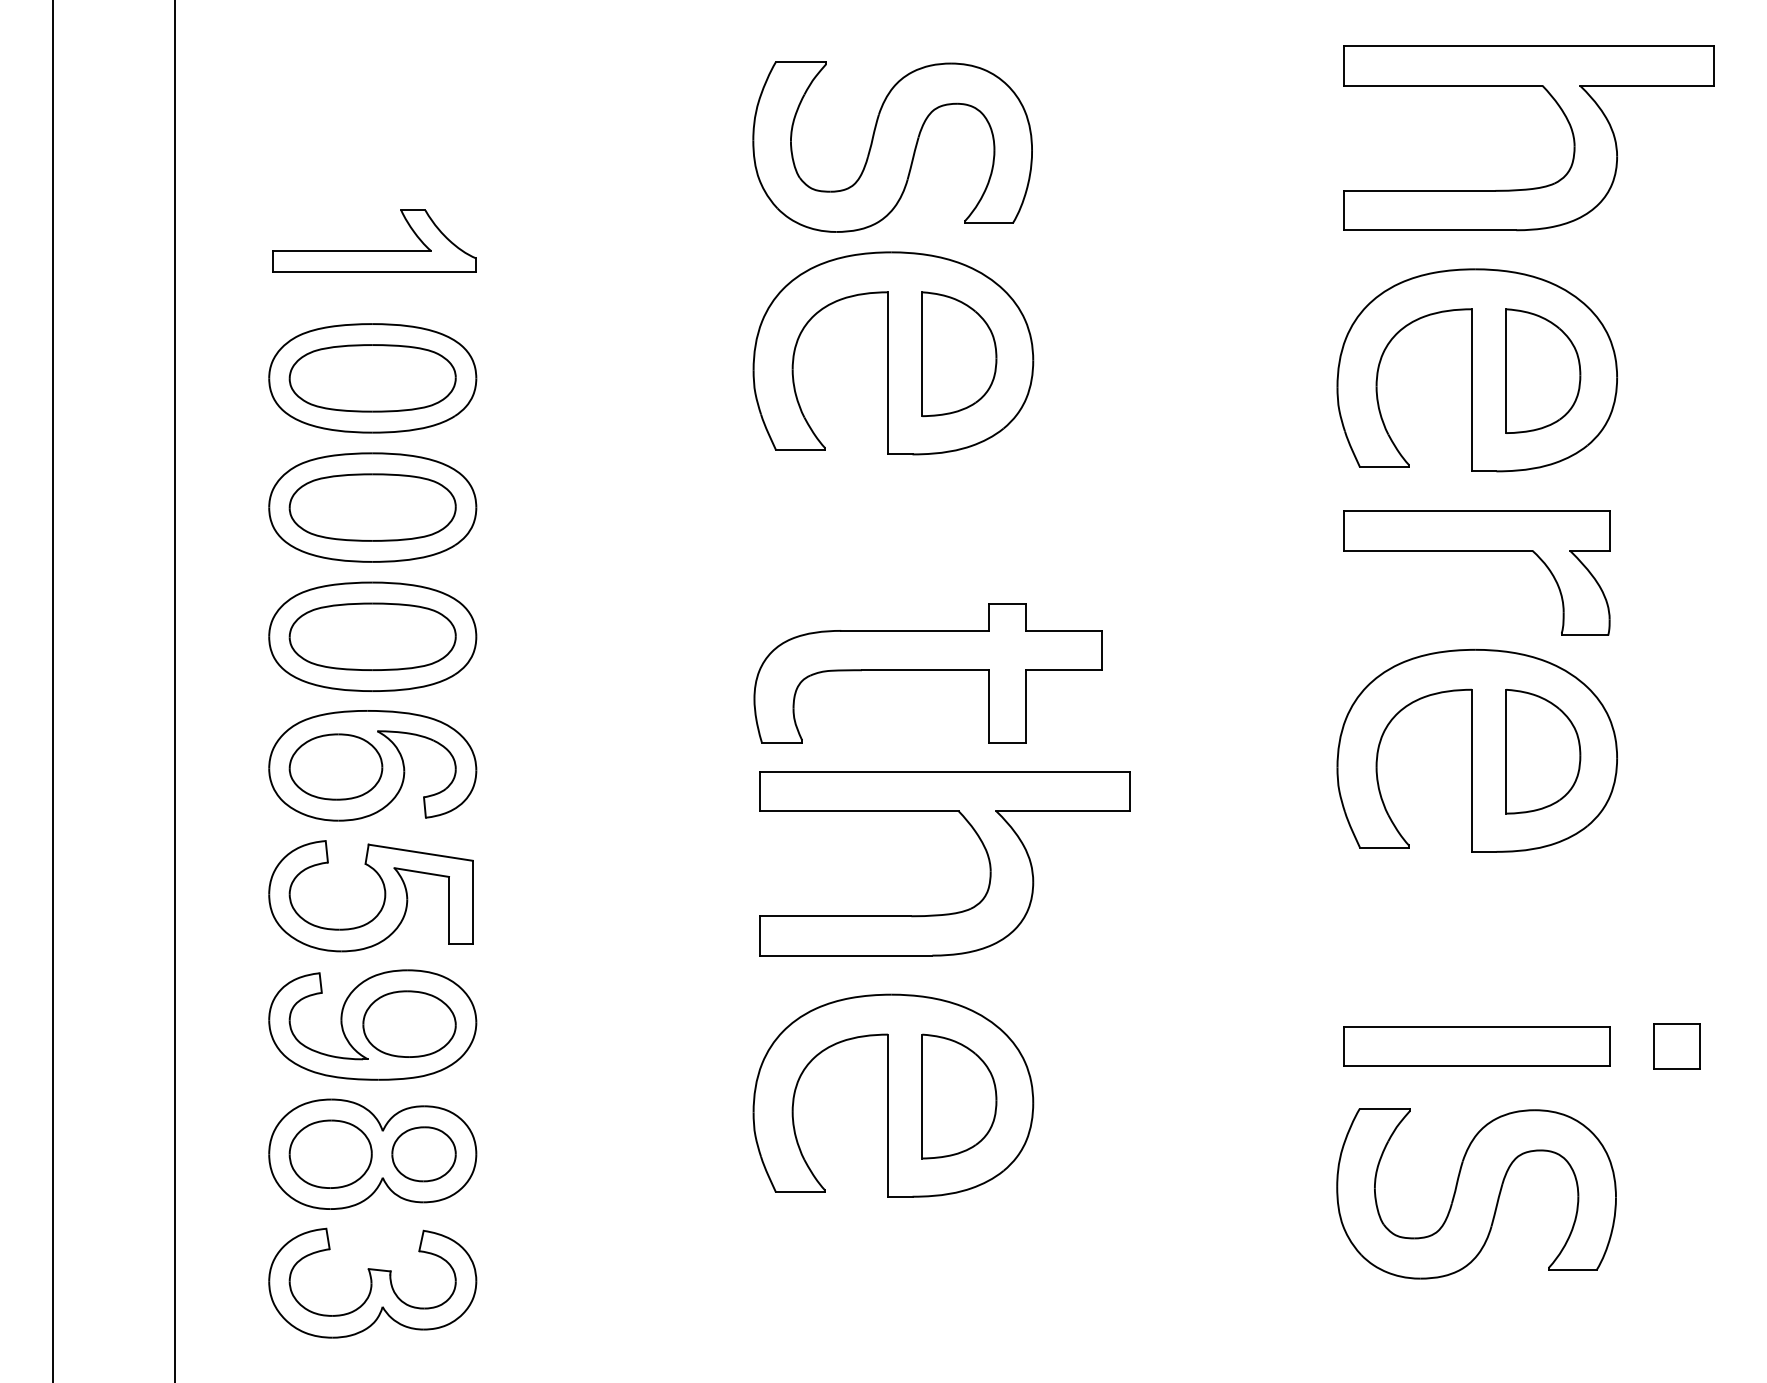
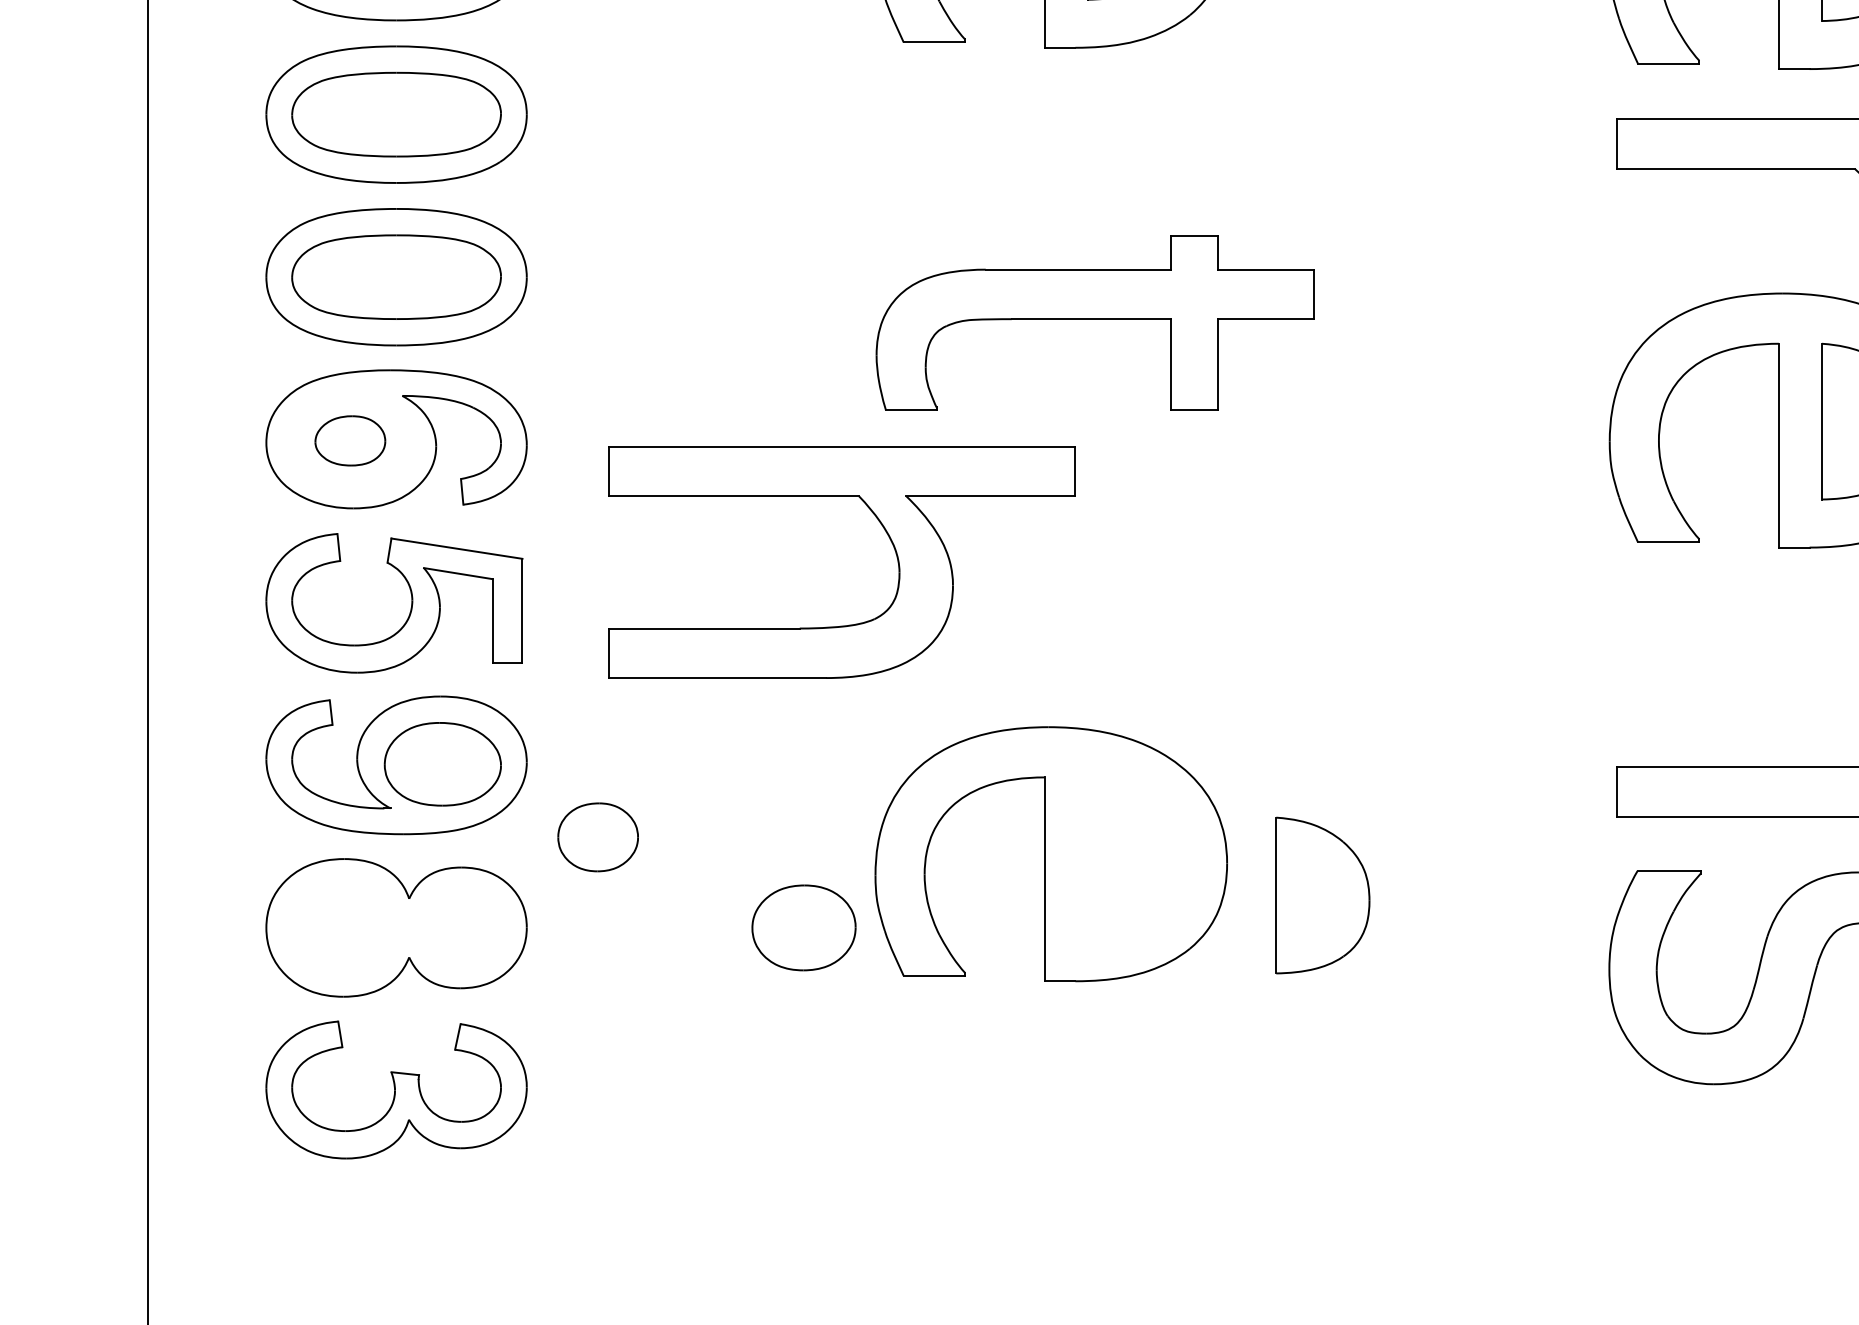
part: (335, 766) -> (349, 440), size x0.6
part: (982, 845) -> (889, 539), moved
part: (959, 1096) -> (1323, 895), moved
part: (330, 1153) -> (803, 926), moved
part: (423, 1154) -> (597, 837), moved

